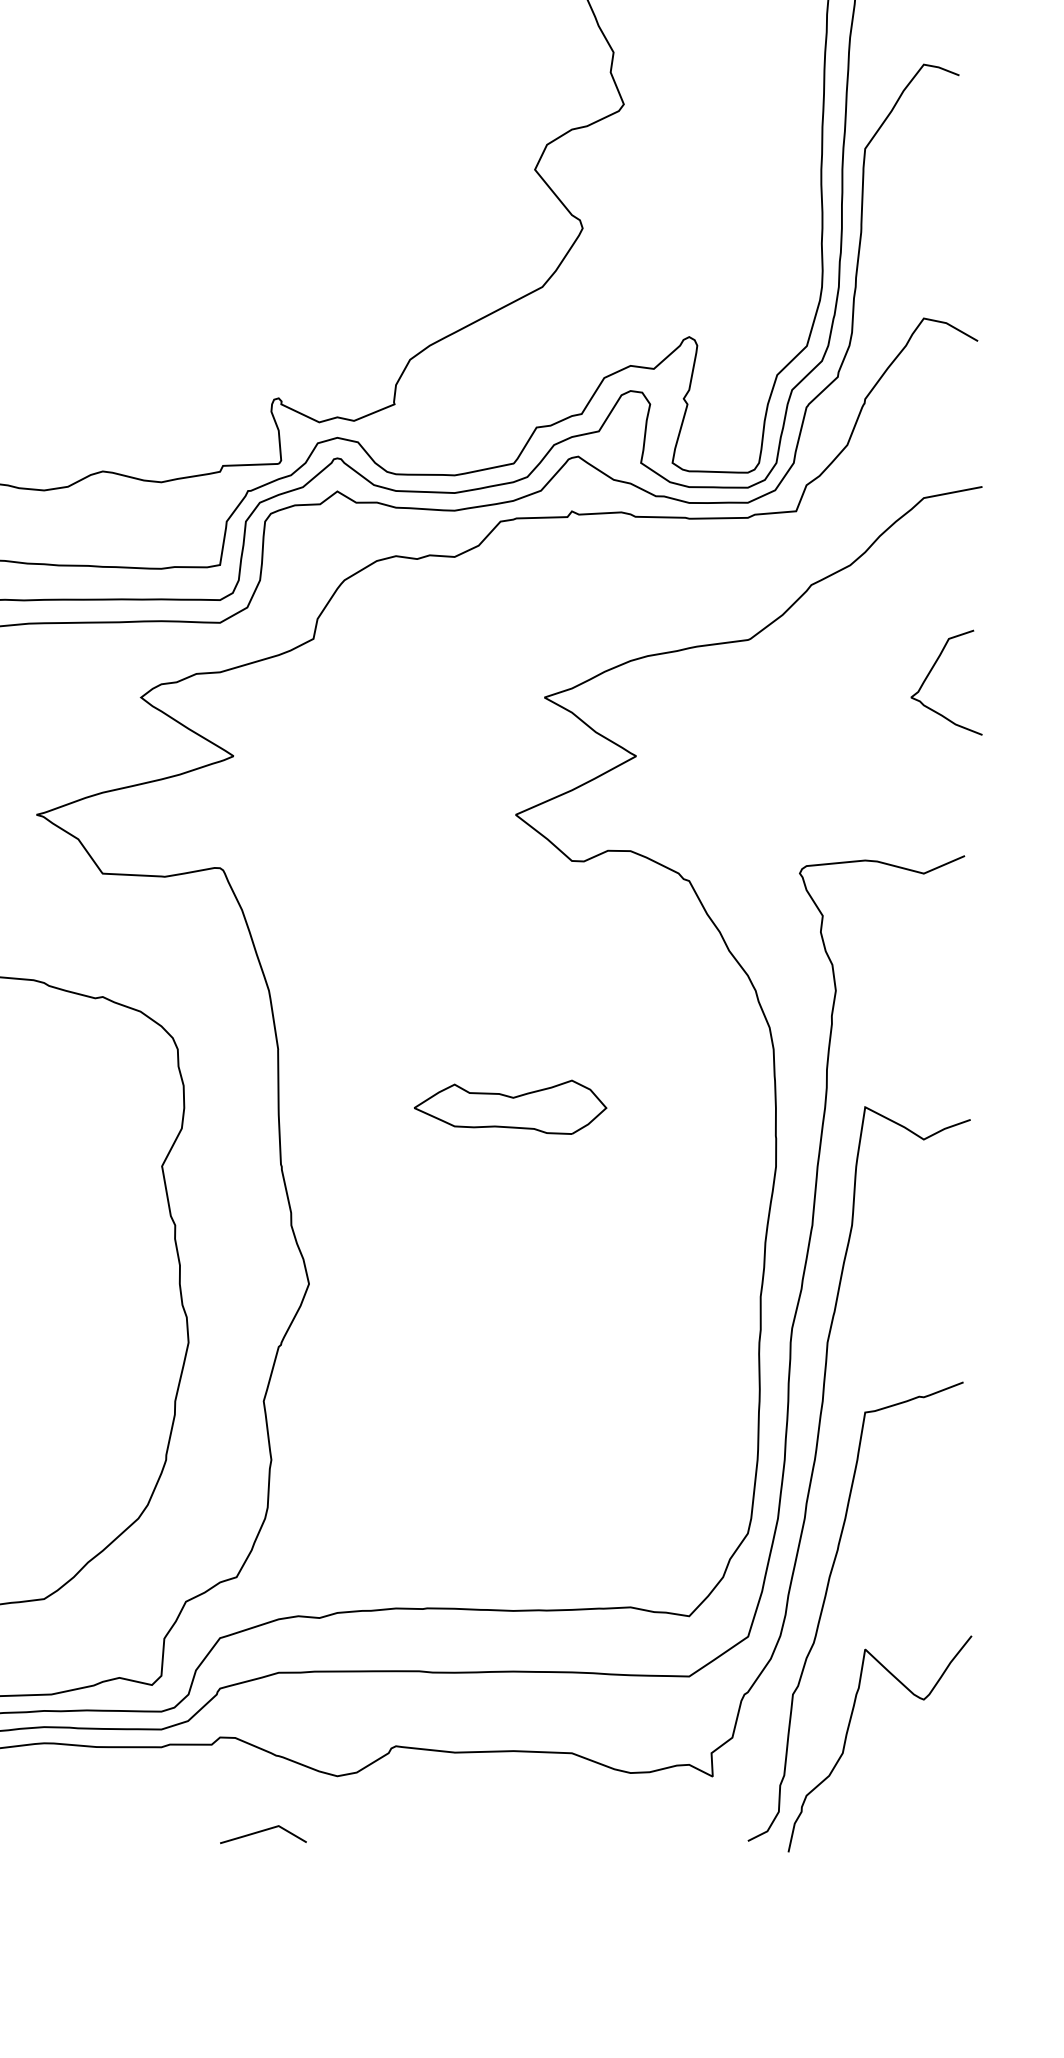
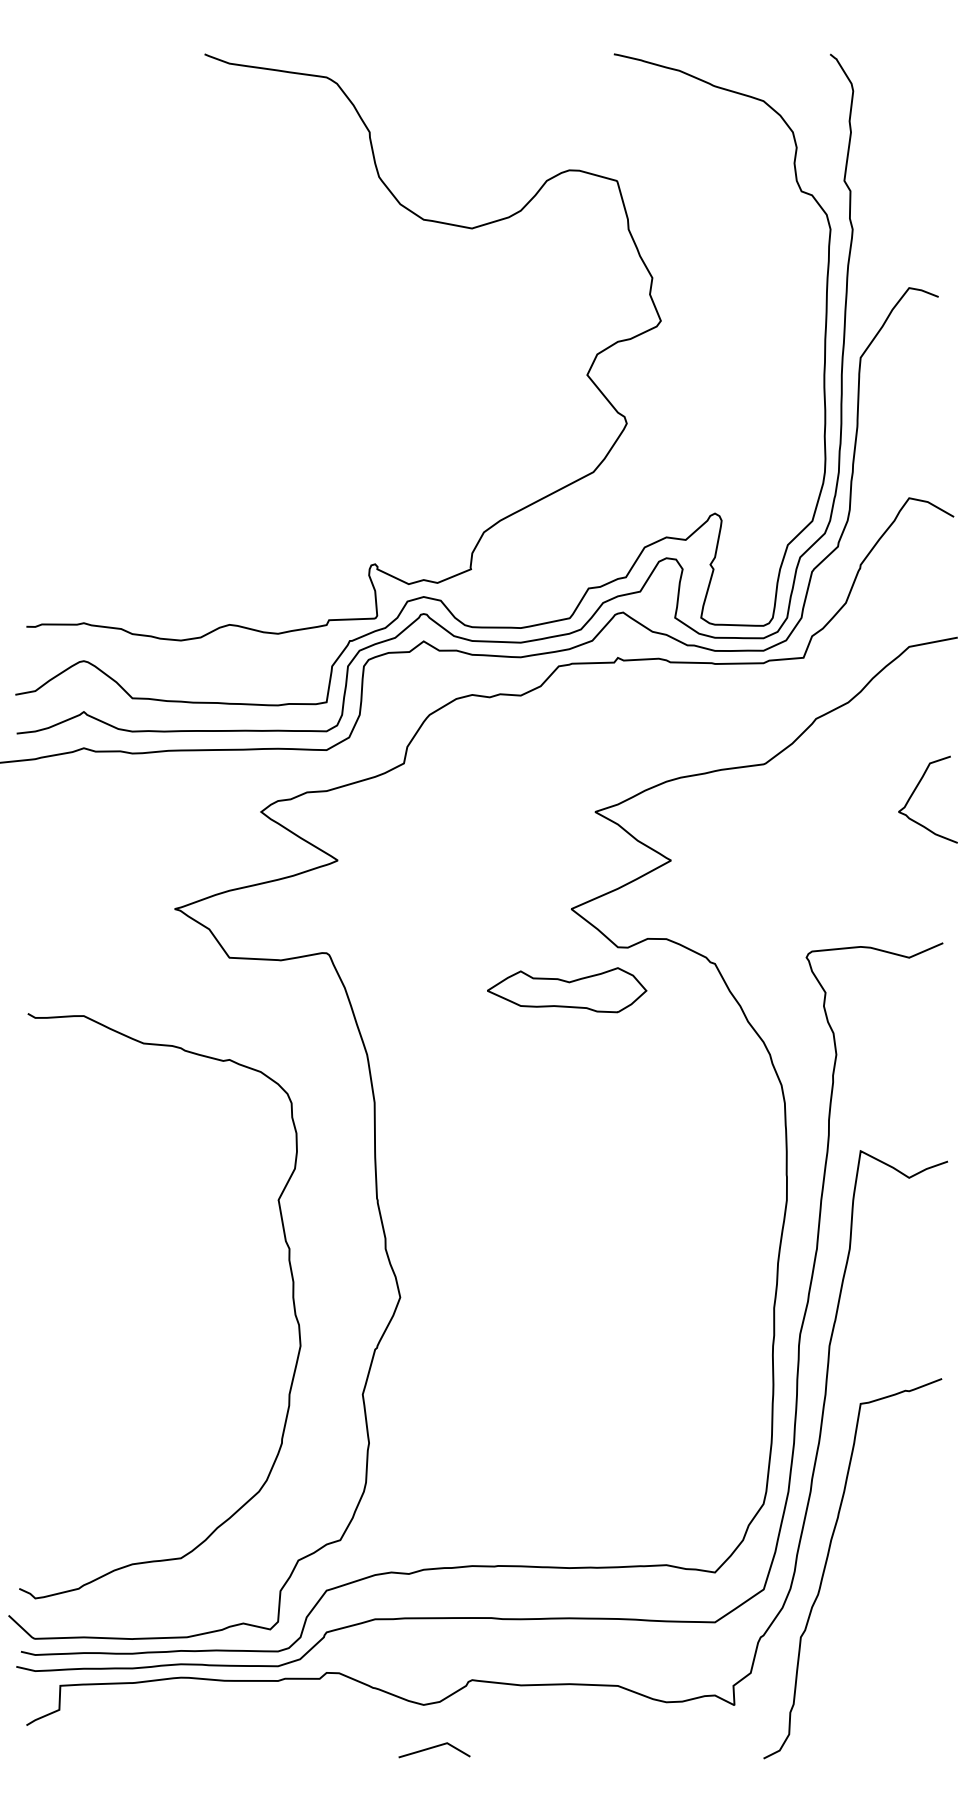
part: (511, 1107) -> (567, 990), moved
curve: (848, 1734) -> (846, 1670), removed
line: (262, 1832) -> (433, 1748), moved

